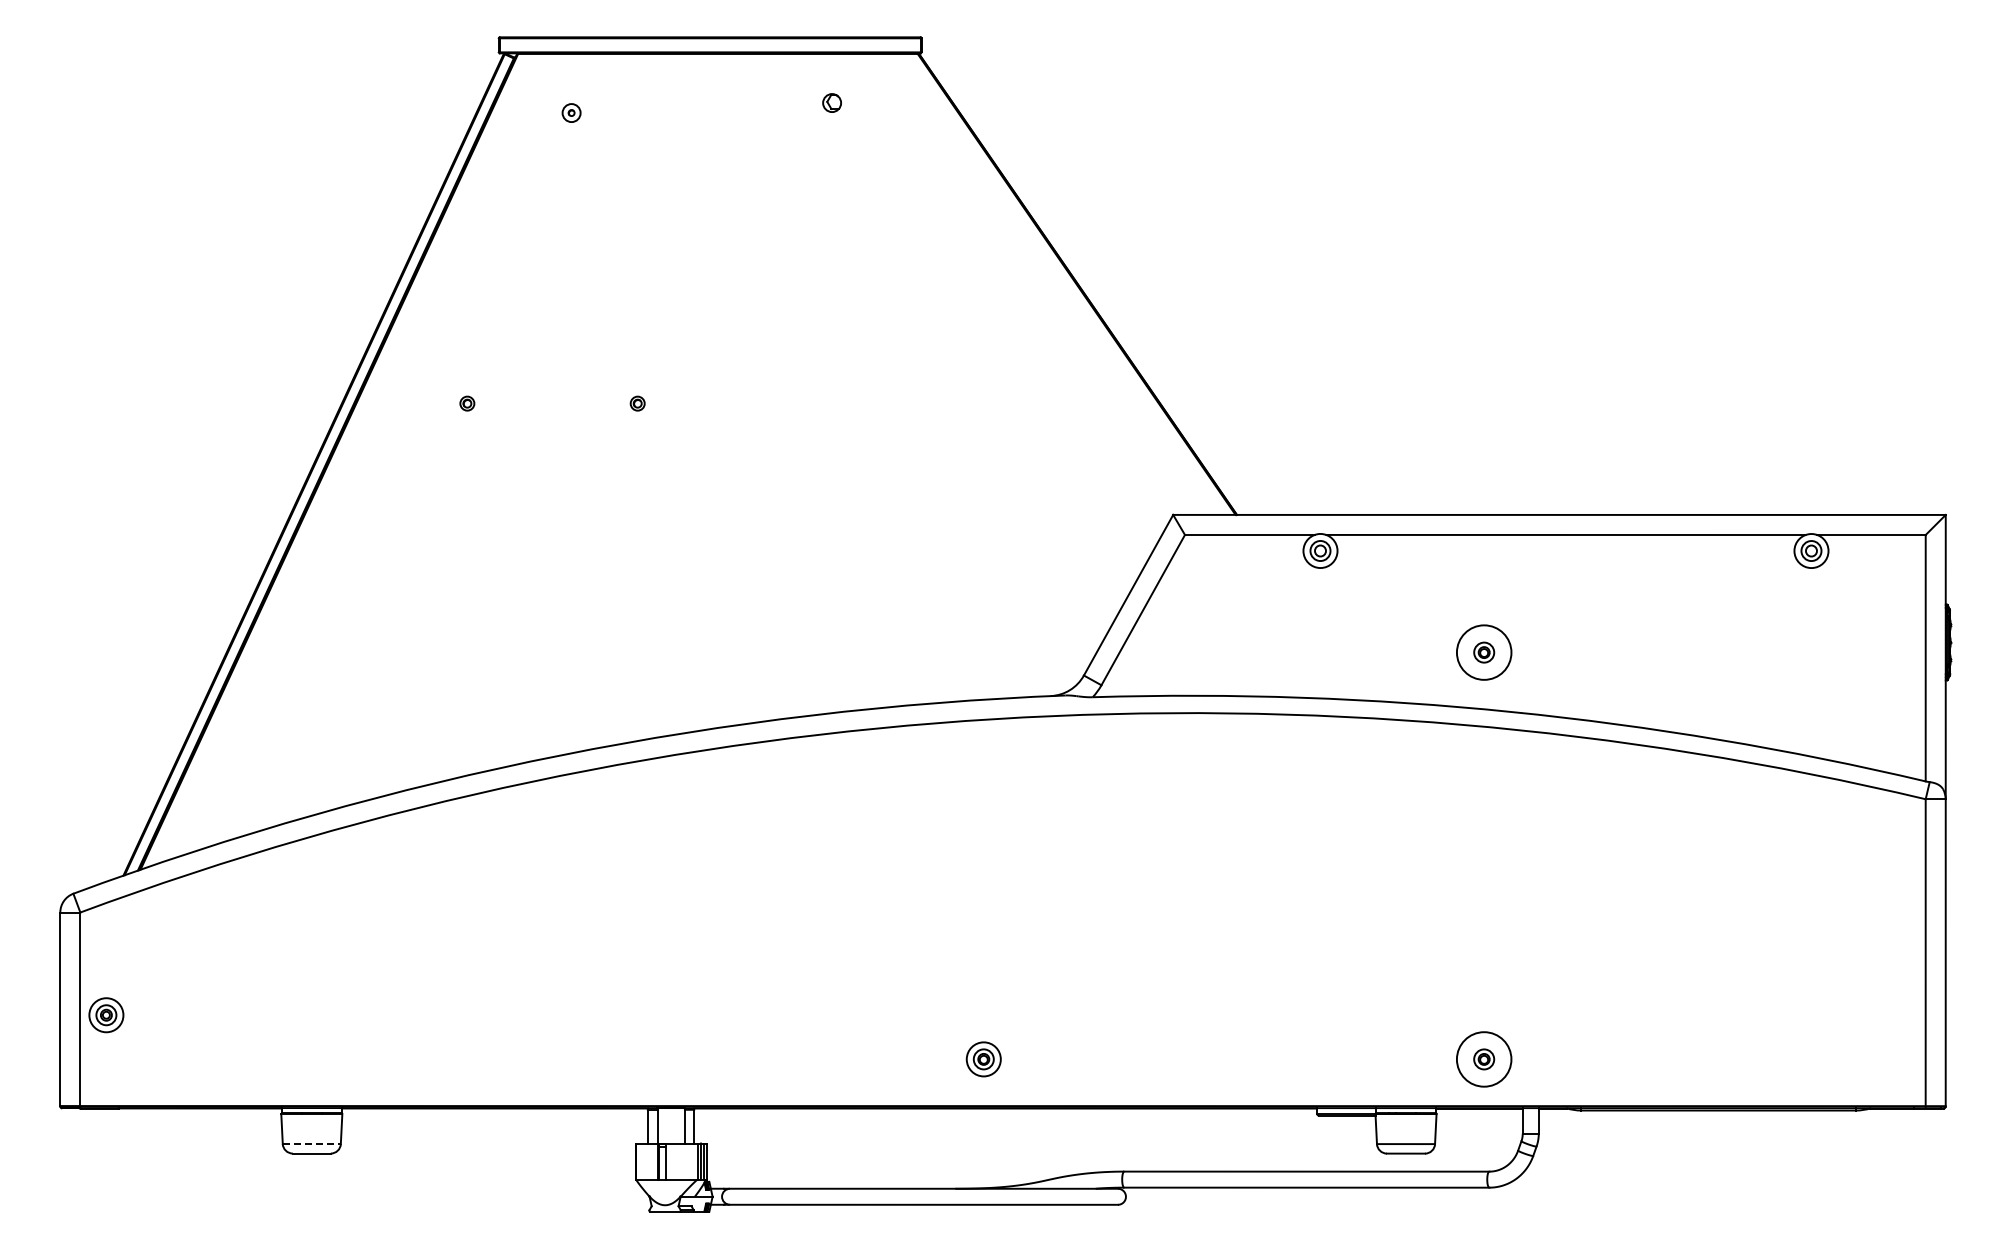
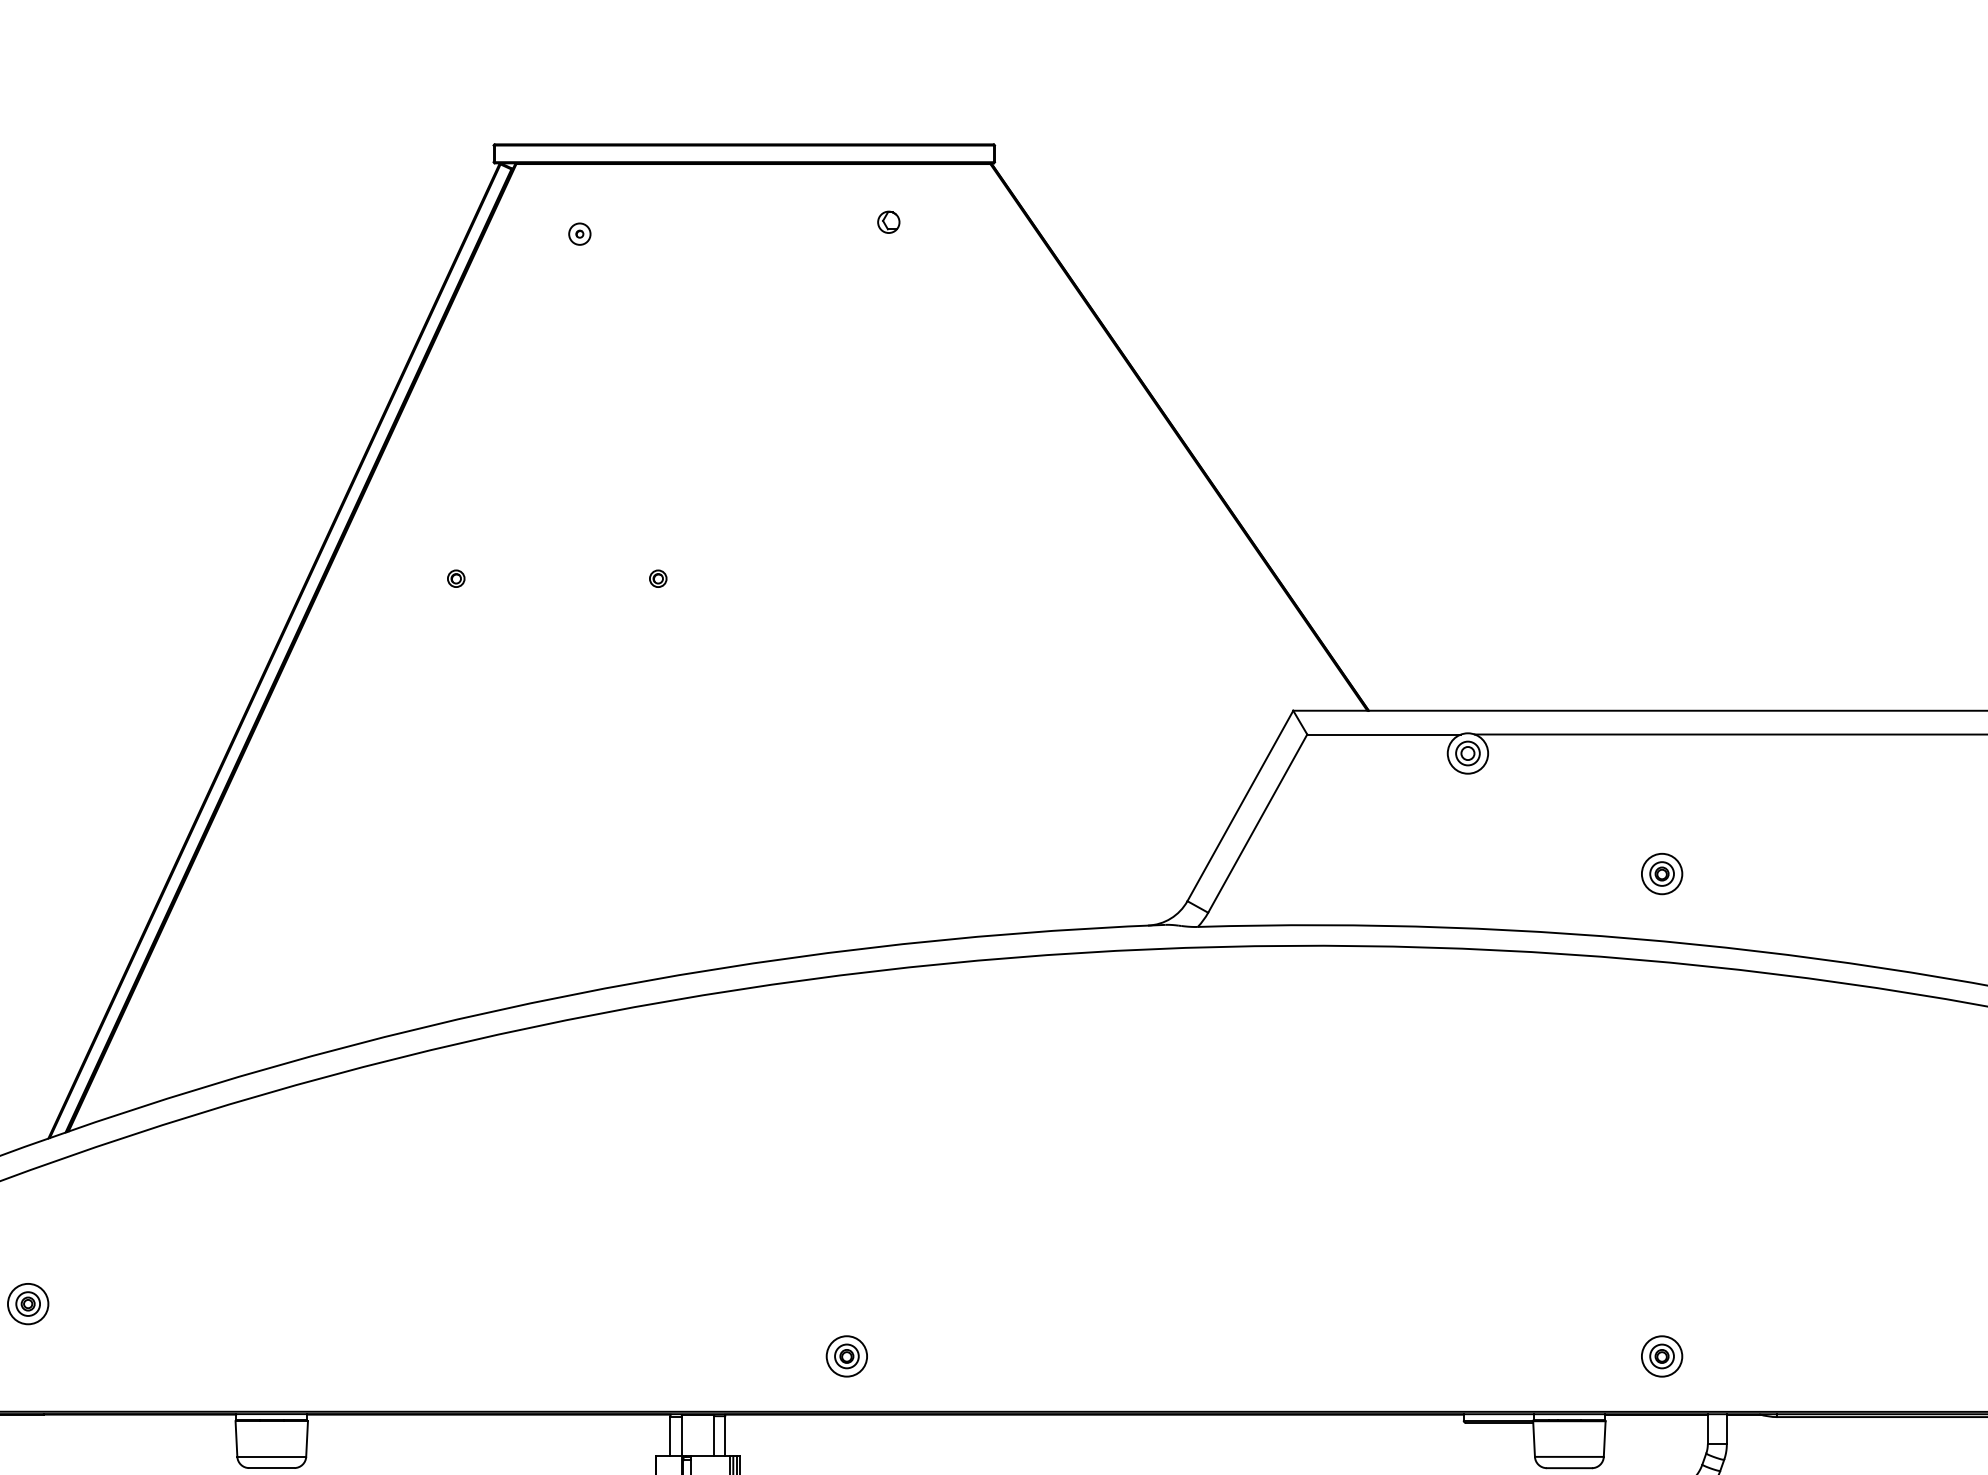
circle: (1484, 652) -> (1662, 873), size x0.62
part: (983, 1059) -> (846, 1356), moved
circle: (1484, 1059) -> (1662, 1356), size x0.62
line: (312, 1144) -> (272, 1457), dashed -> solid

